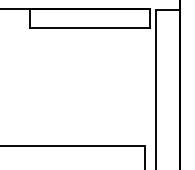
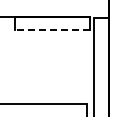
line: (90, 27) -> (52, 29), solid -> dashed

